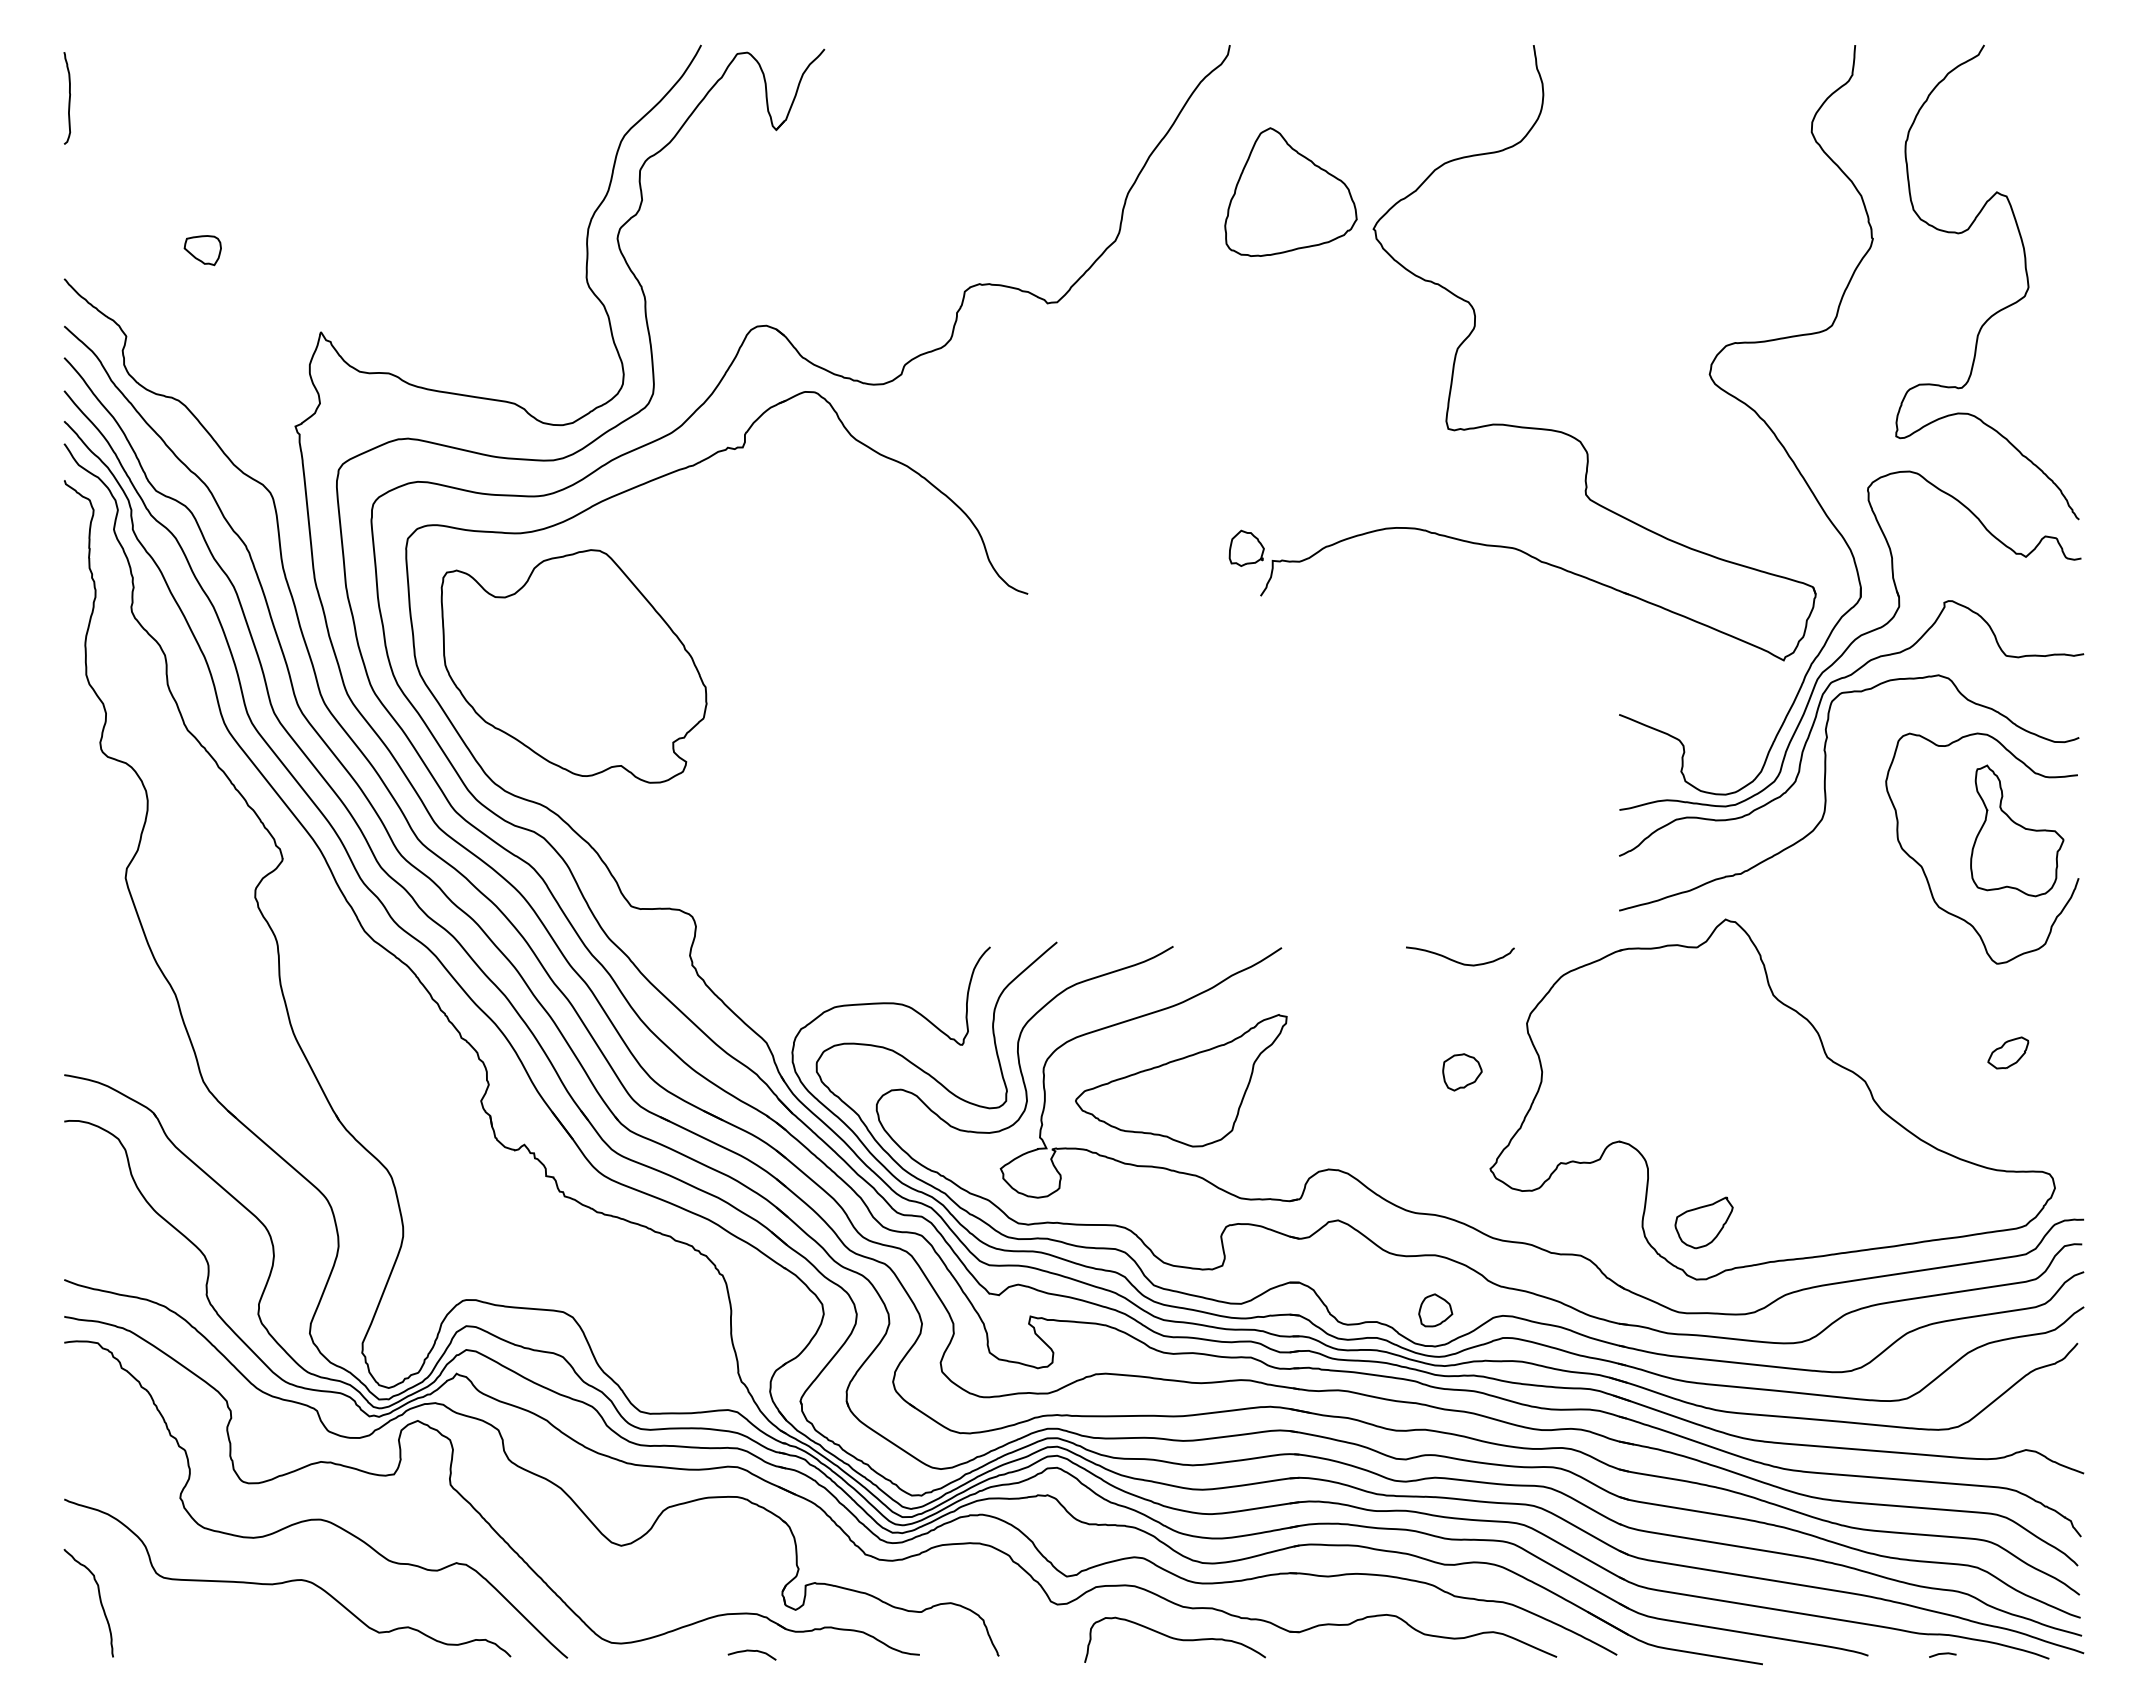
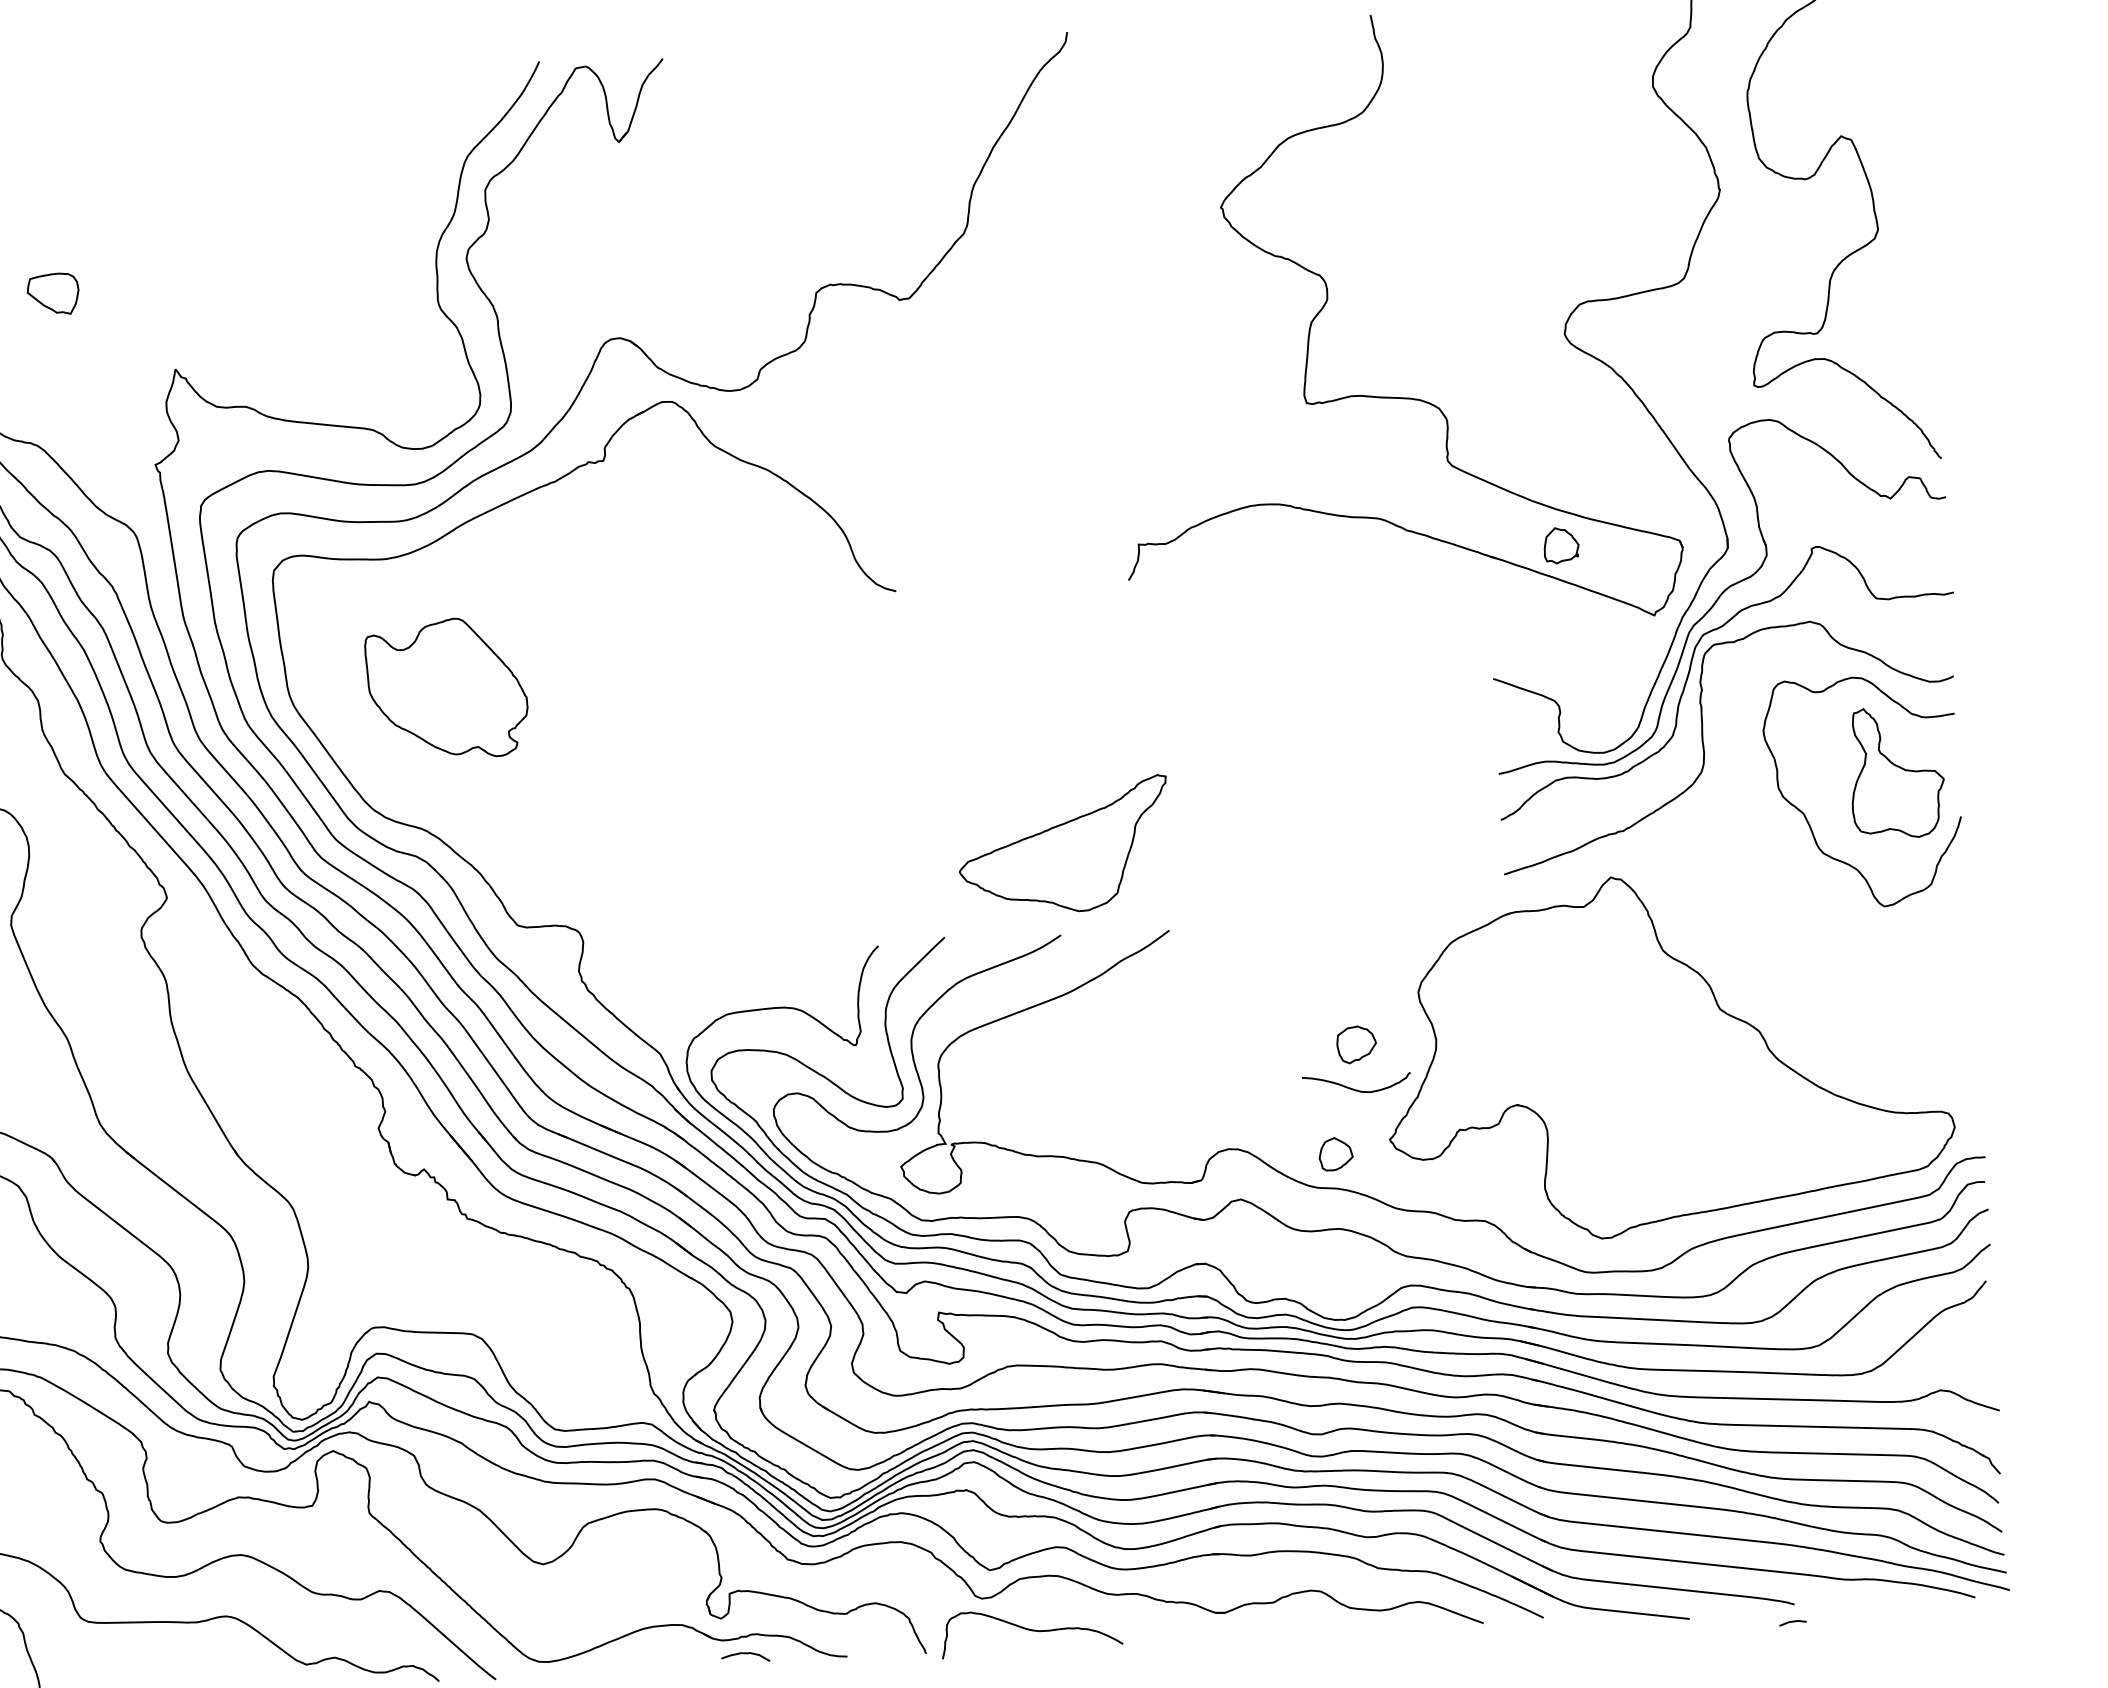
part: (1290, 191) -> (1135, 174), removed
part: (202, 250) -> (52, 294), size x1.4
part: (1246, 547) -> (1561, 544), moved
part: (573, 666) -> (446, 689), size x0.6
curve: (1458, 961) -> (1355, 1089), moved
part: (2008, 1052) -> (1900, 994), removed
part: (1181, 1080) -> (1064, 845), moved
part: (1703, 1222) -> (1605, 1181), removed
part: (1435, 1310) -> (1335, 1154), moved
curve: (1174, 1639) -> (1030, 1630), moved
curve: (751, 1651) -> (744, 1653), moved
line: (1942, 1654) -> (1792, 1622), moved

